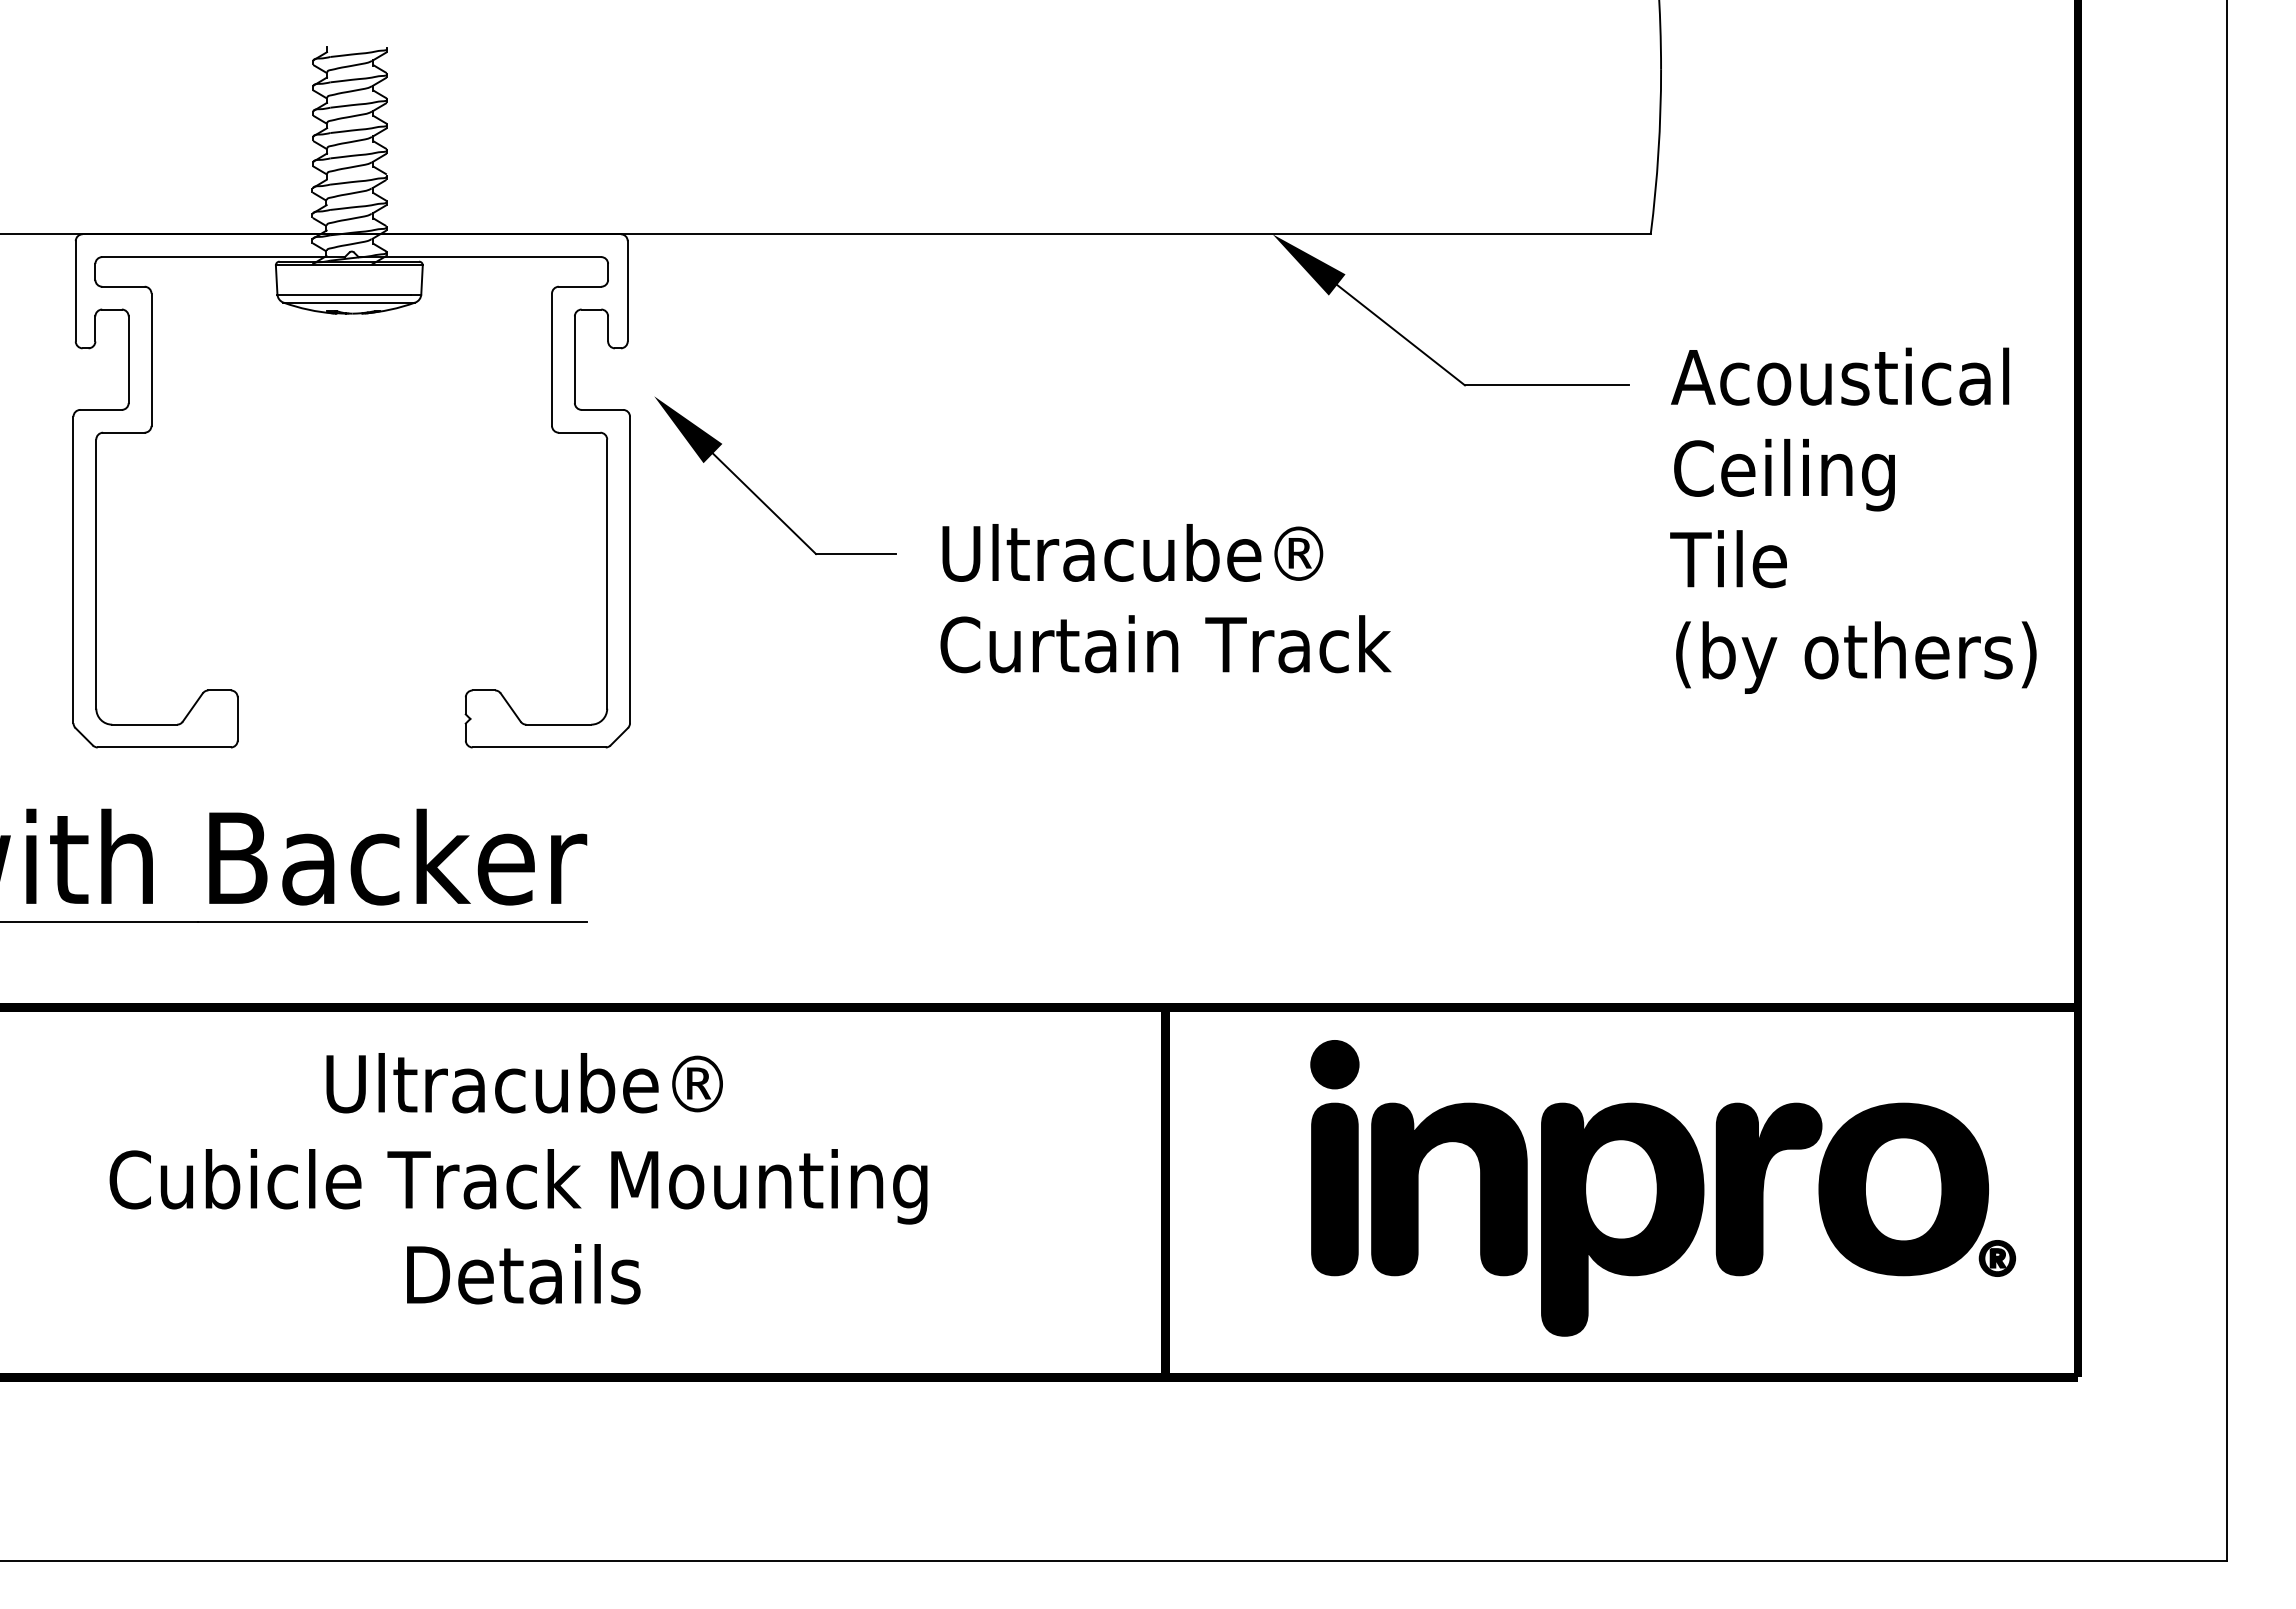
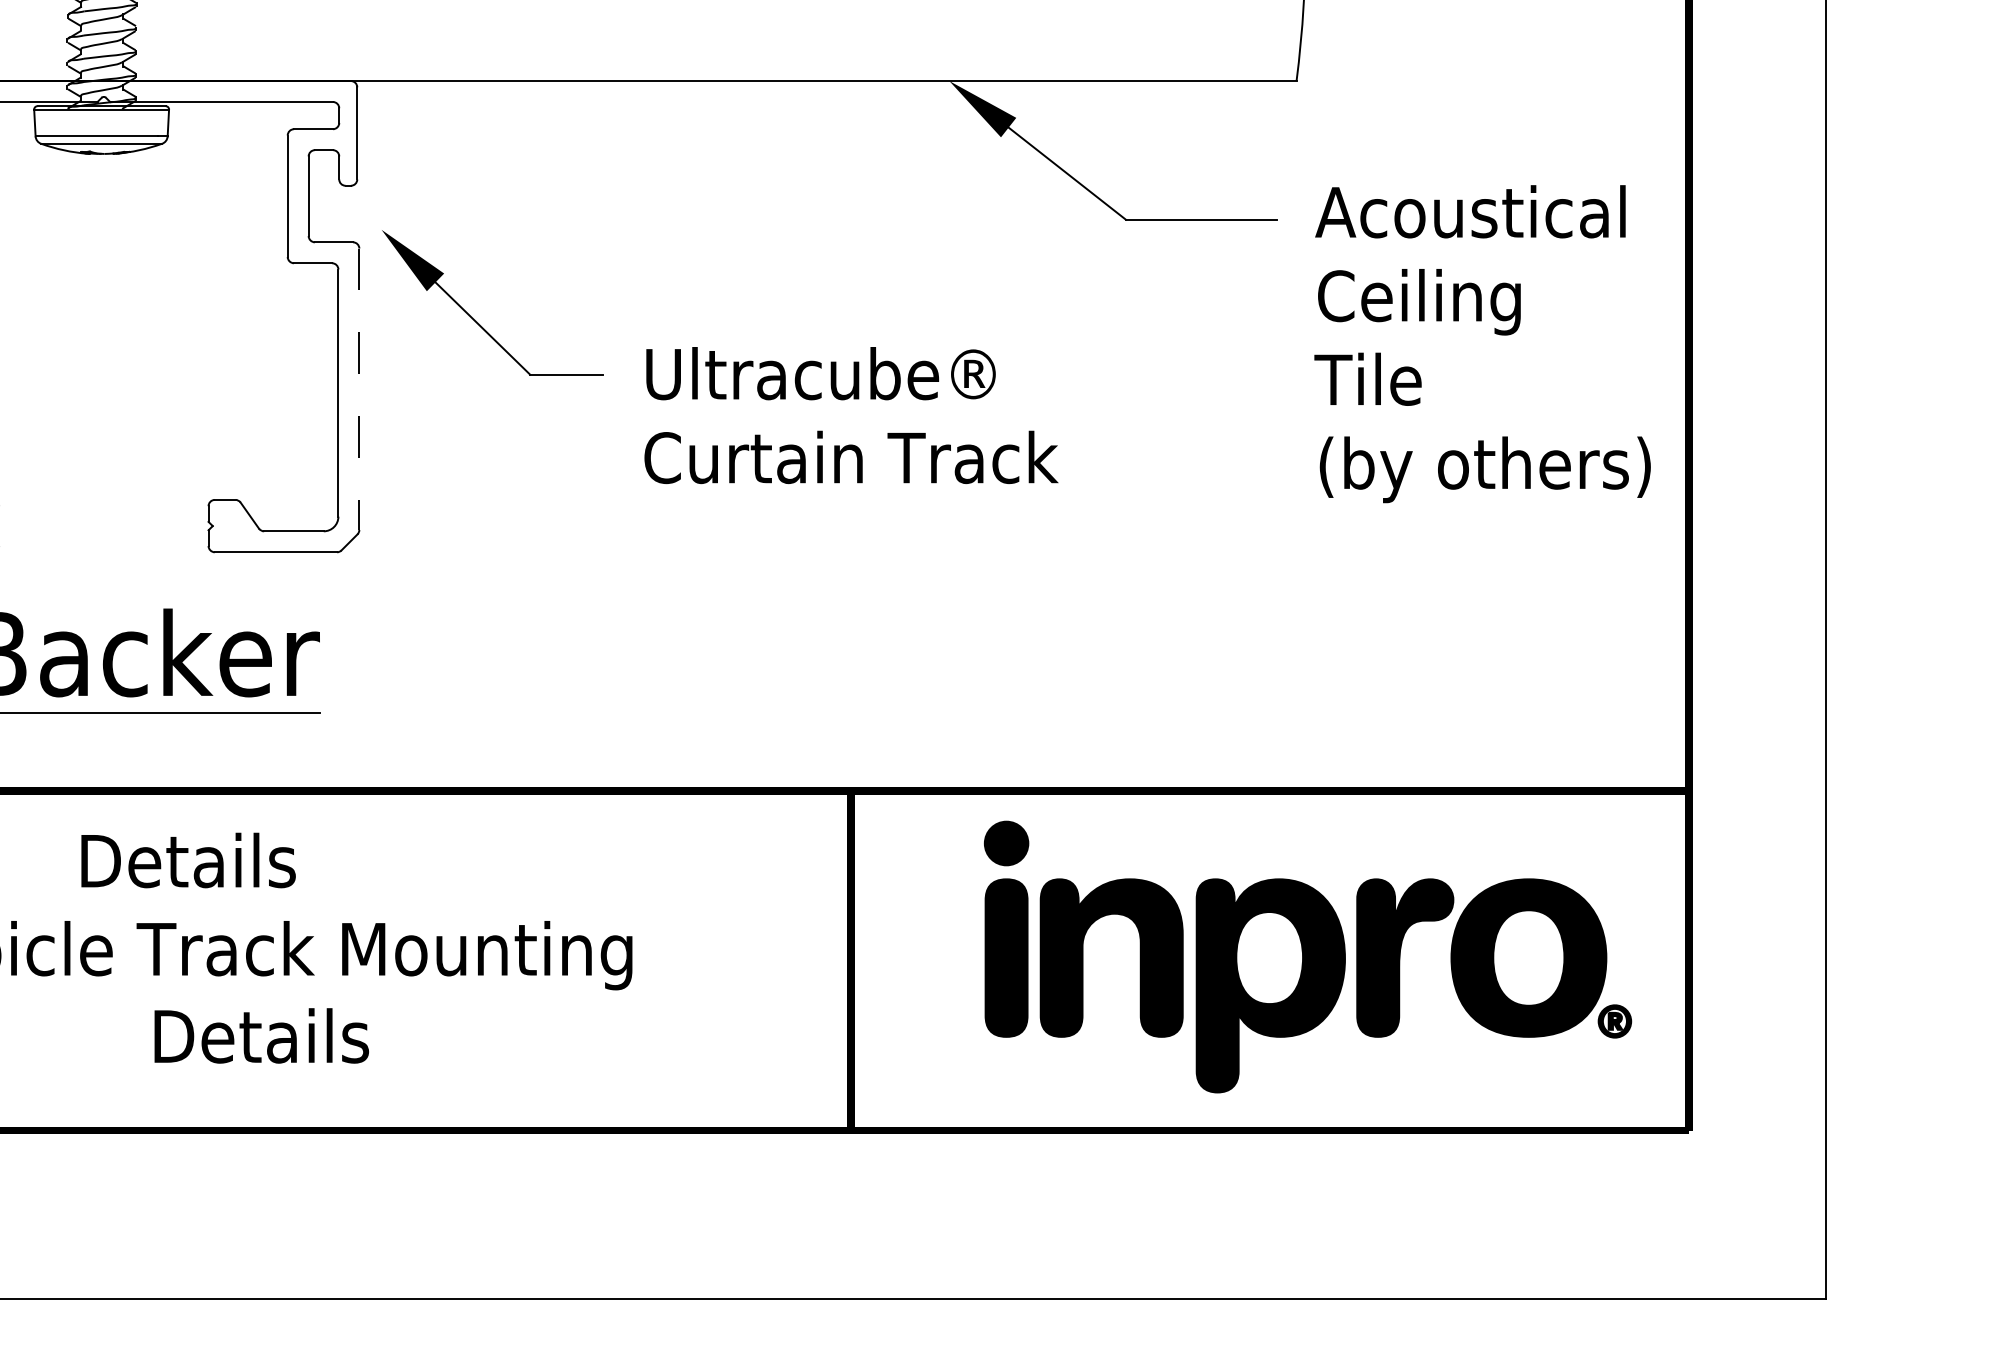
line: (630, 570) -> (359, 389), solid -> dashed
text: (524, 1083) -> (262, 860), Ultracube® -> Details

